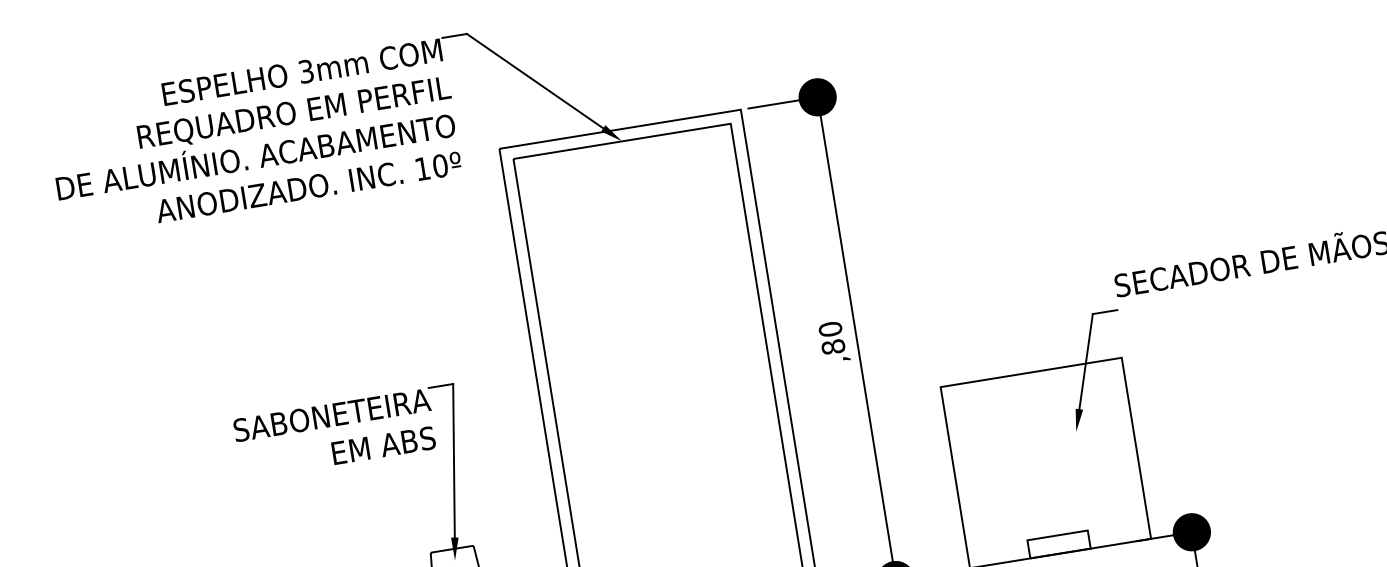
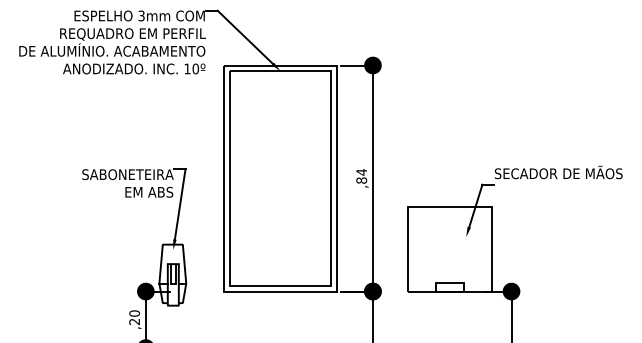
text: (830, 329) -> (361, 172), ,80 -> ,84

